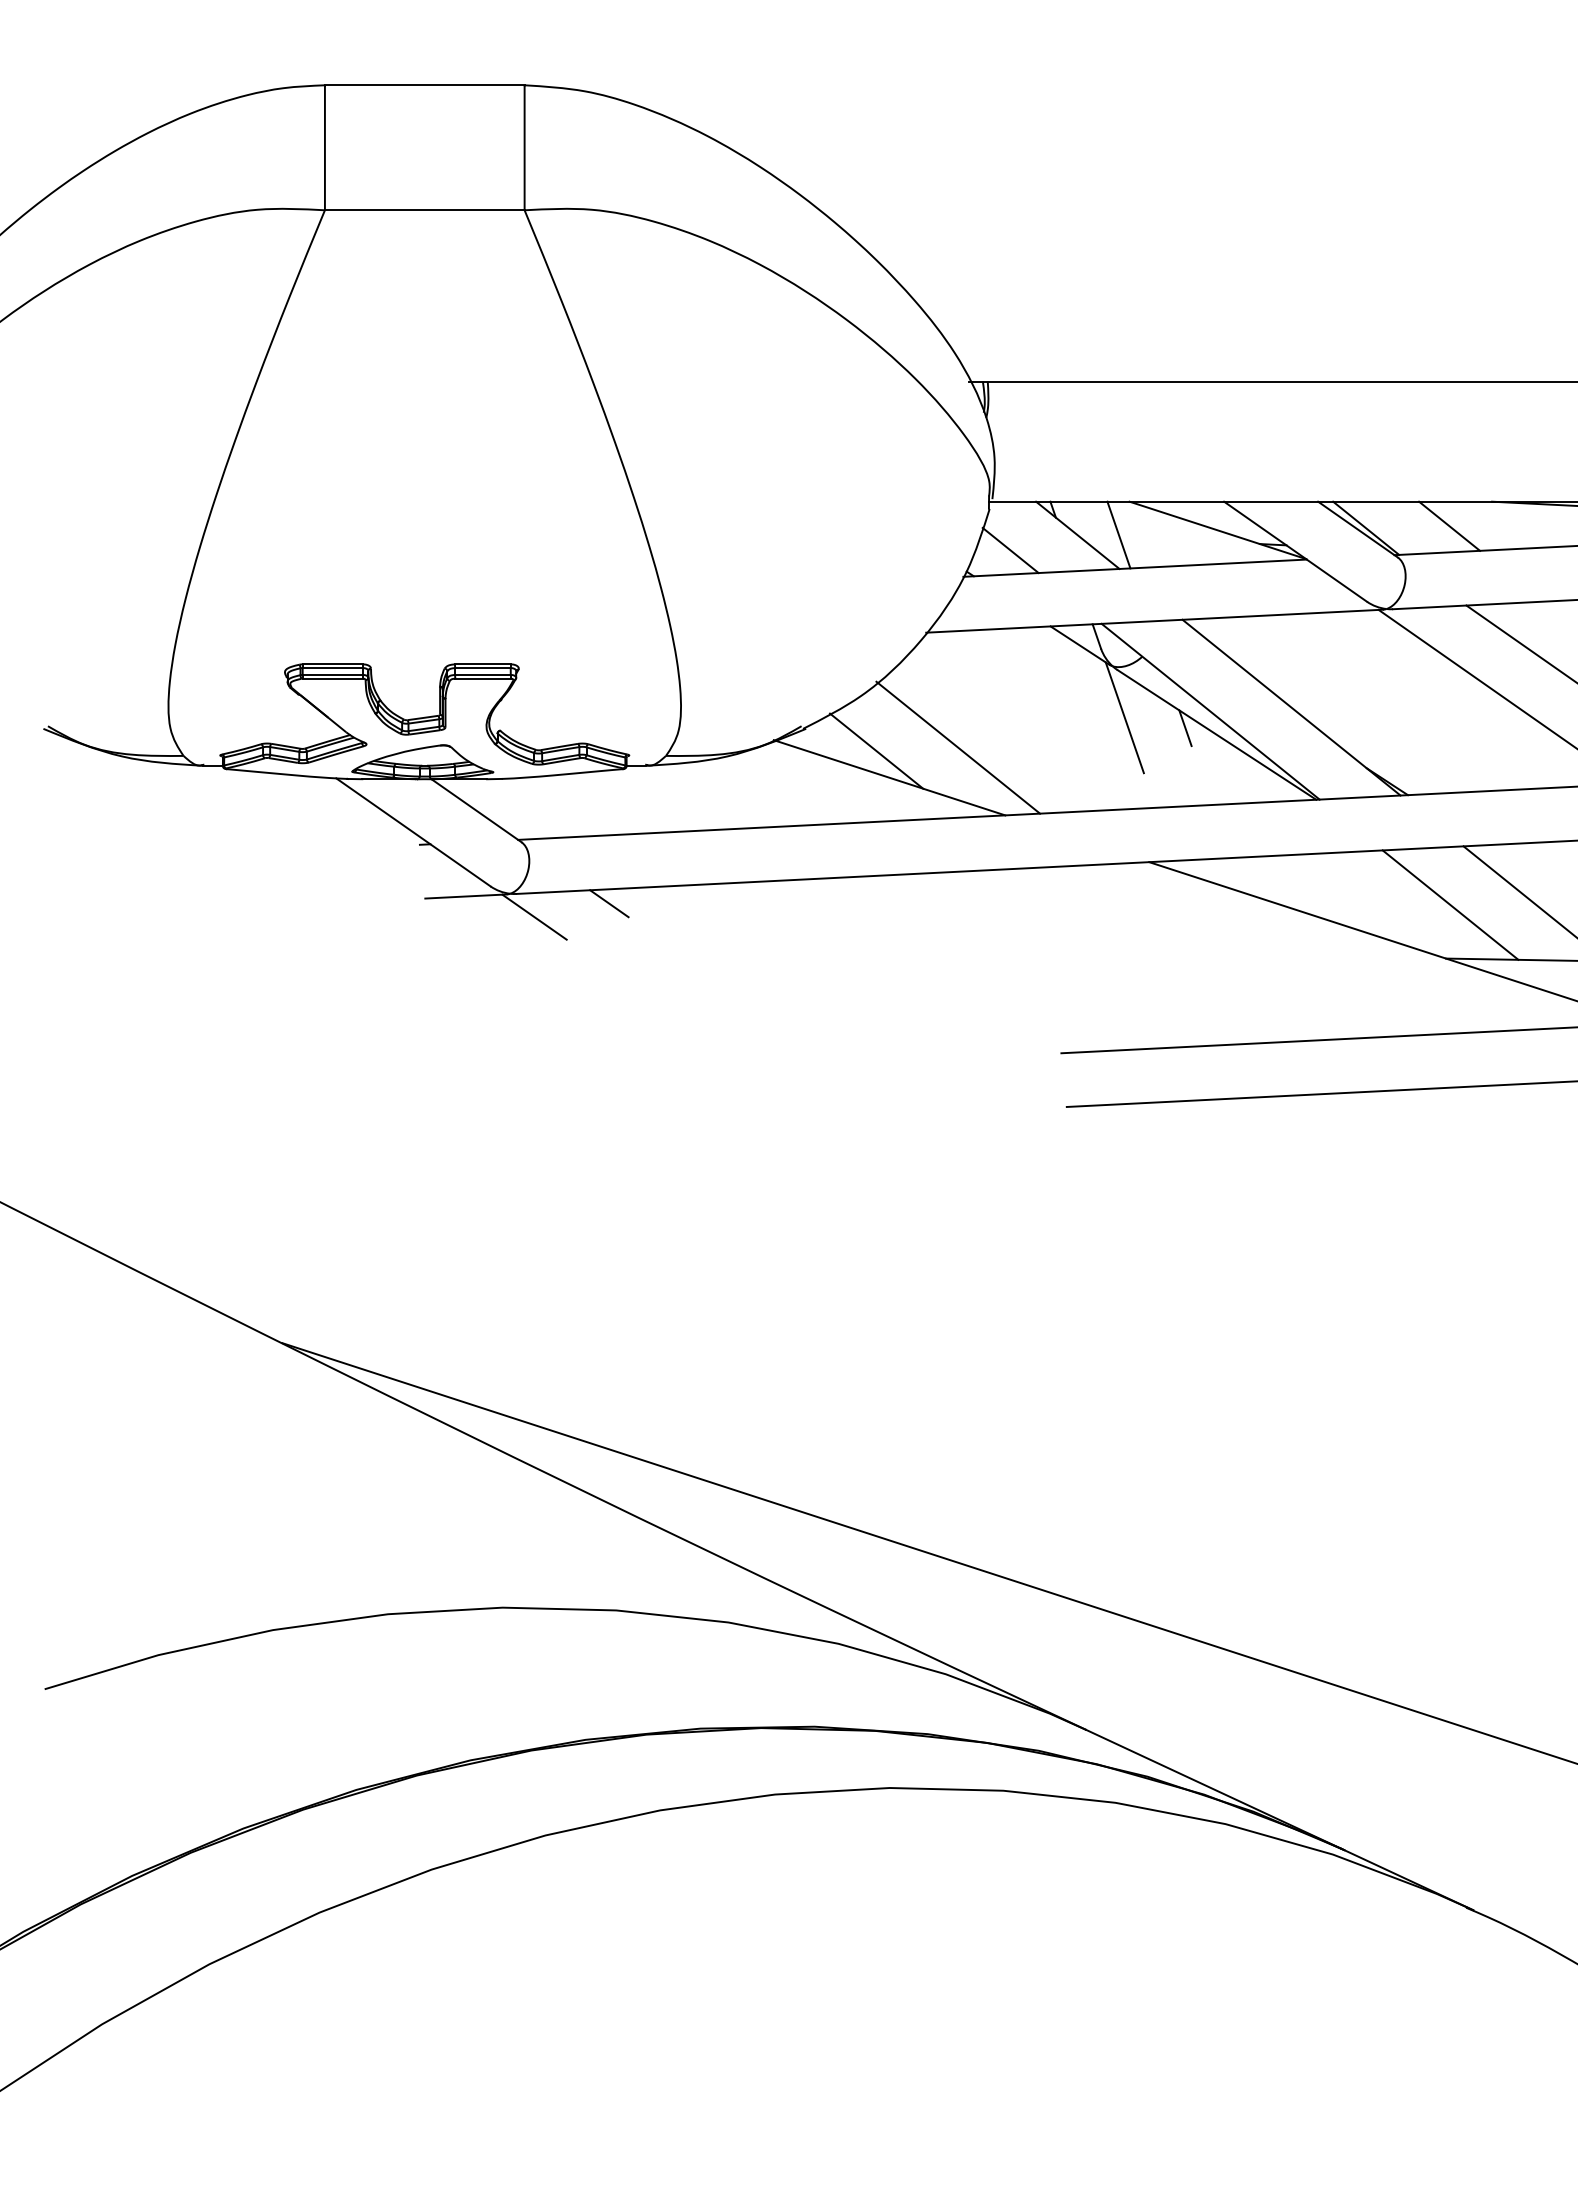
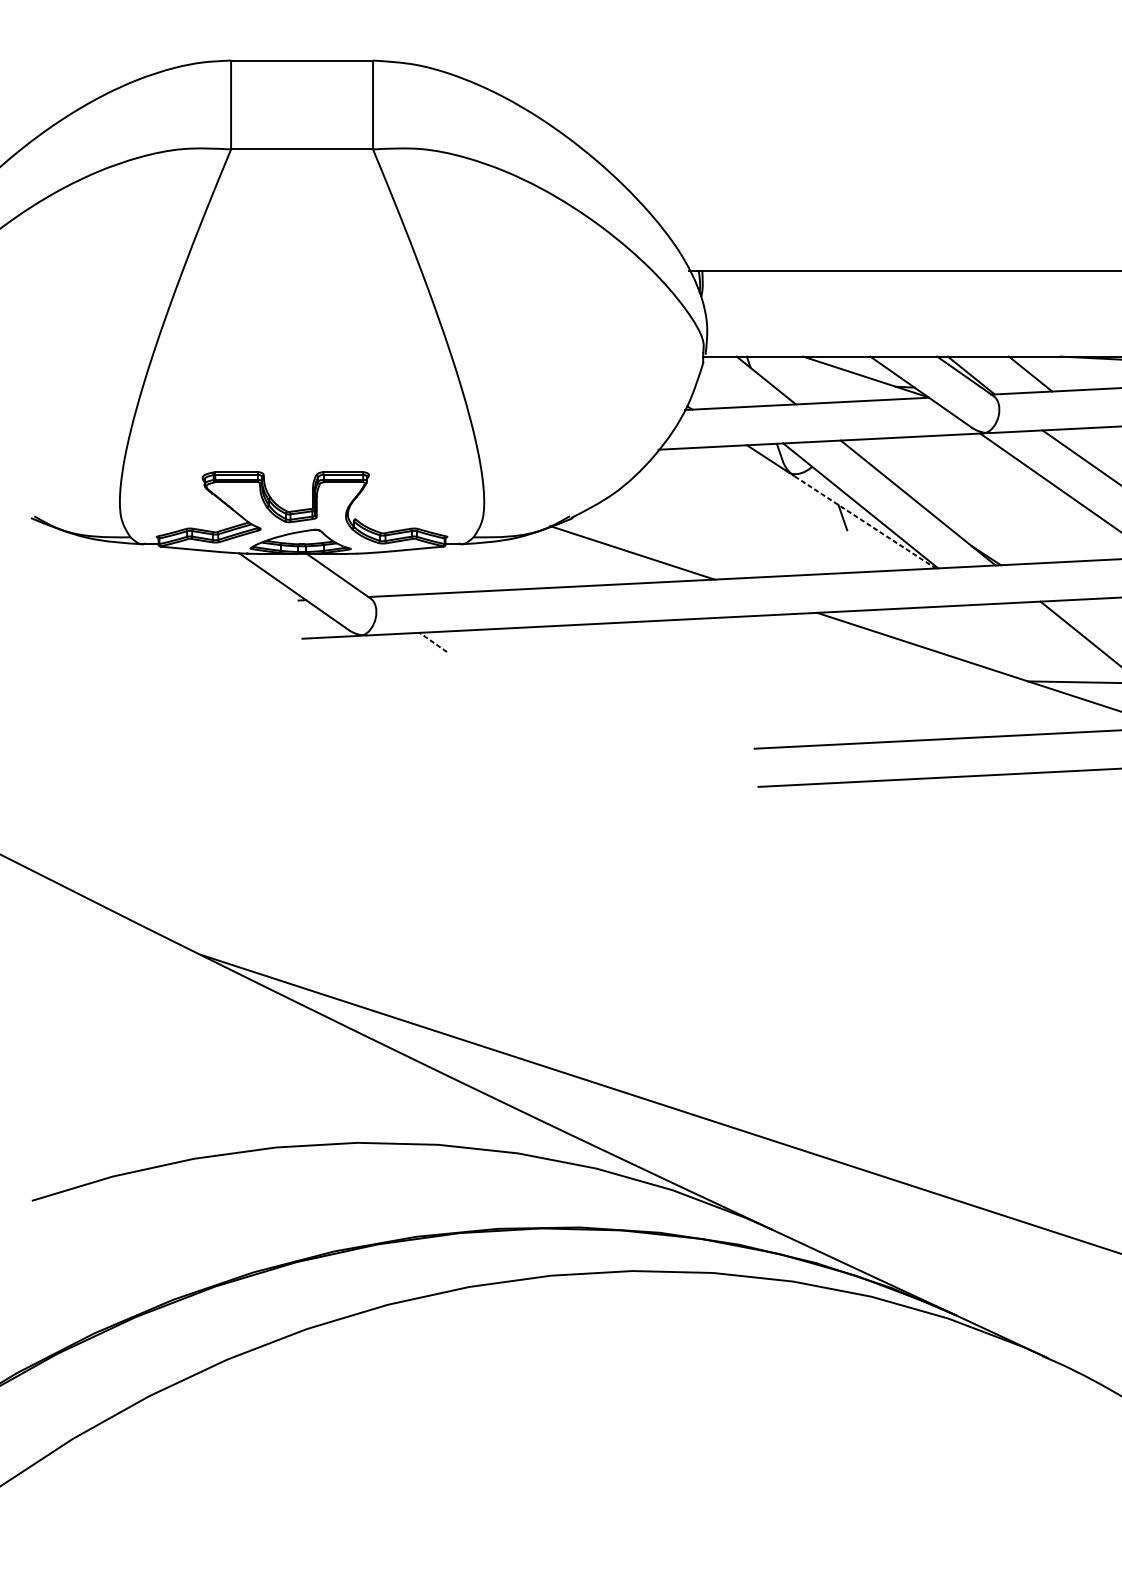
line: (1118, 534) -> (795, 379), removed
line: (1010, 550) -> (718, 391), removed
line: (1124, 717) -> (799, 510), removed
line: (1217, 734) -> (865, 522), solid -> dashed
line: (958, 747) -> (681, 531), removed
line: (876, 750) -> (623, 533), removed
line: (608, 903) -> (432, 642), solid -> dashed
line: (1450, 904) -> (1031, 642), removed
line: (534, 916) -> (380, 651), removed

